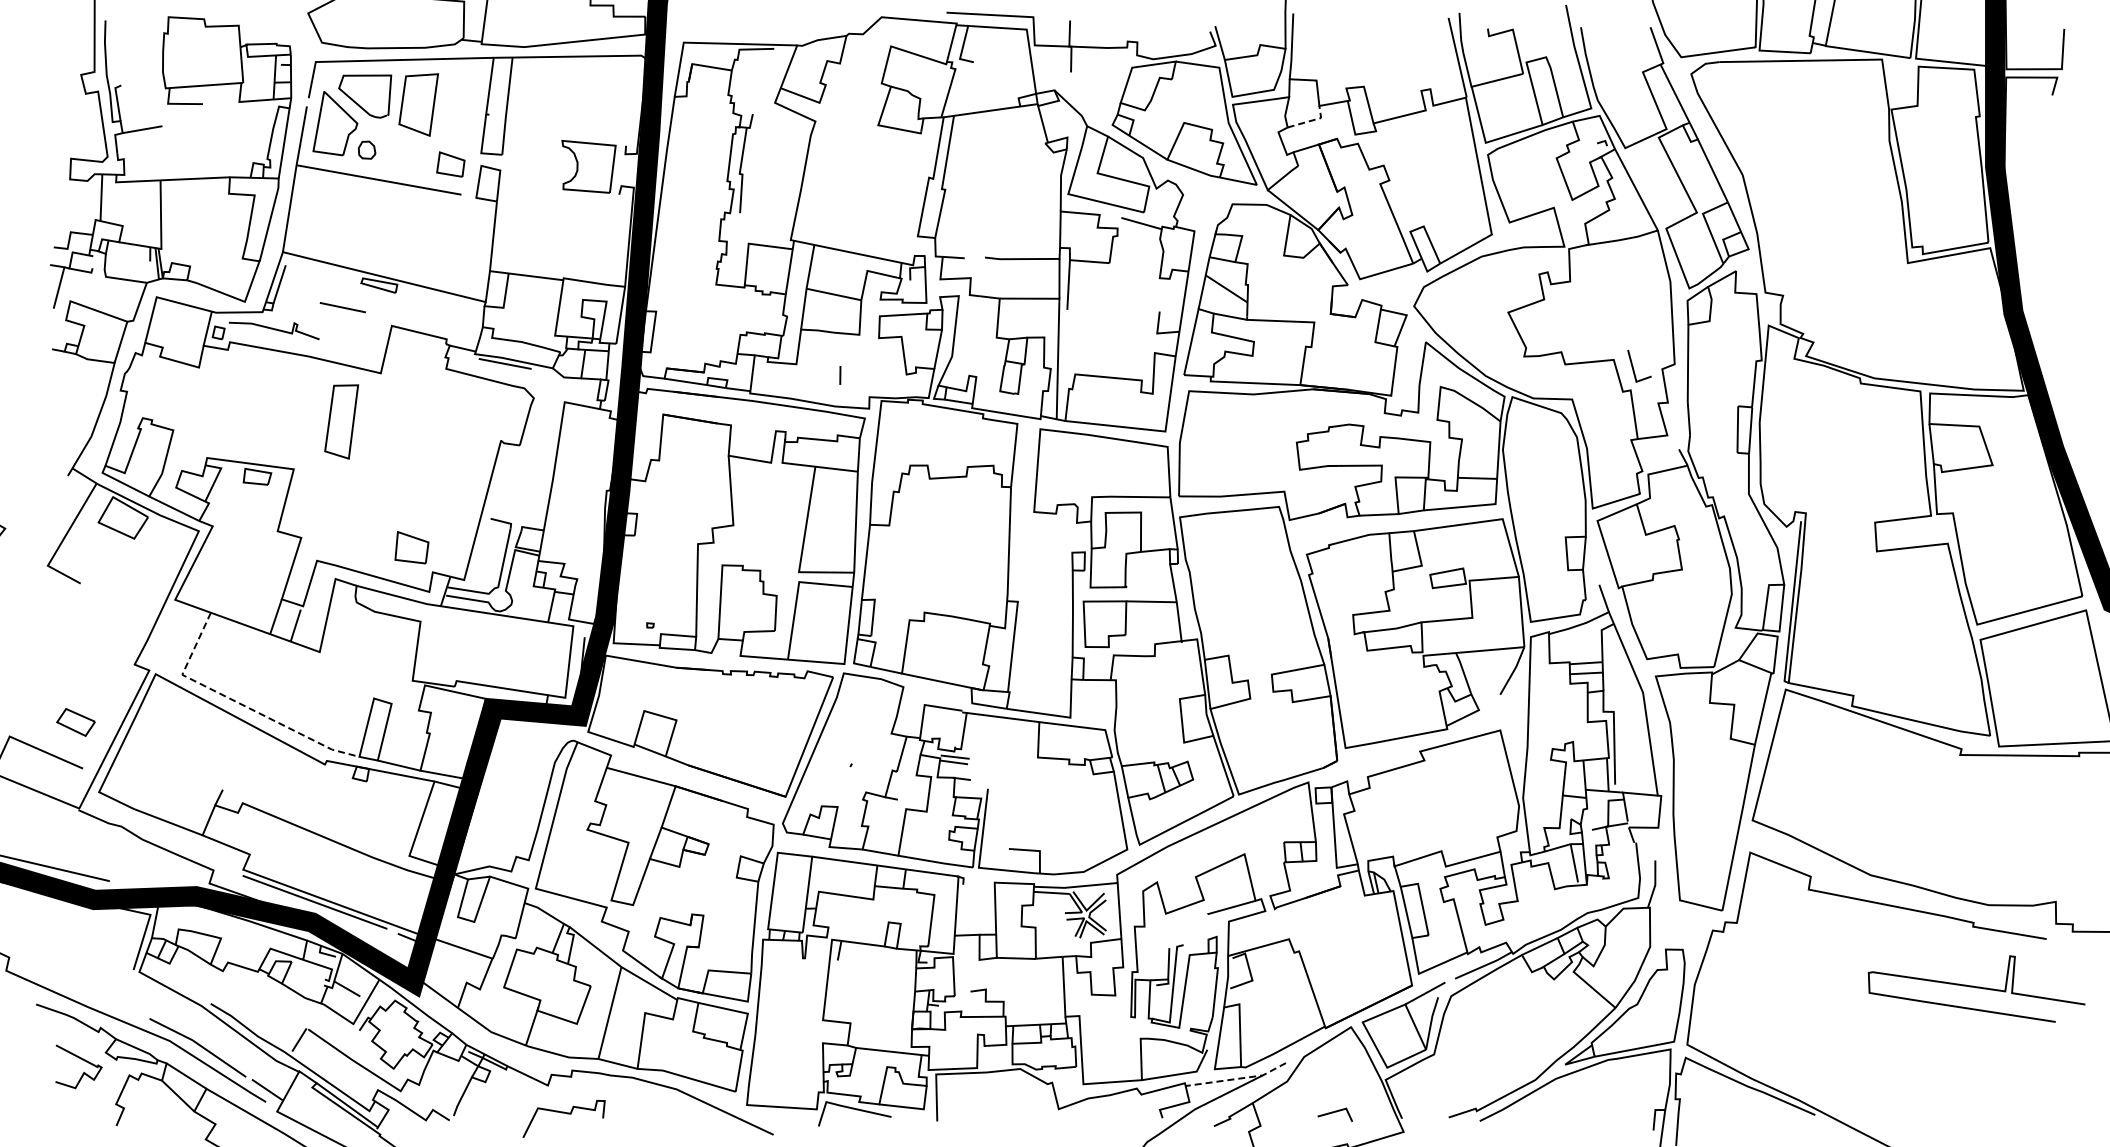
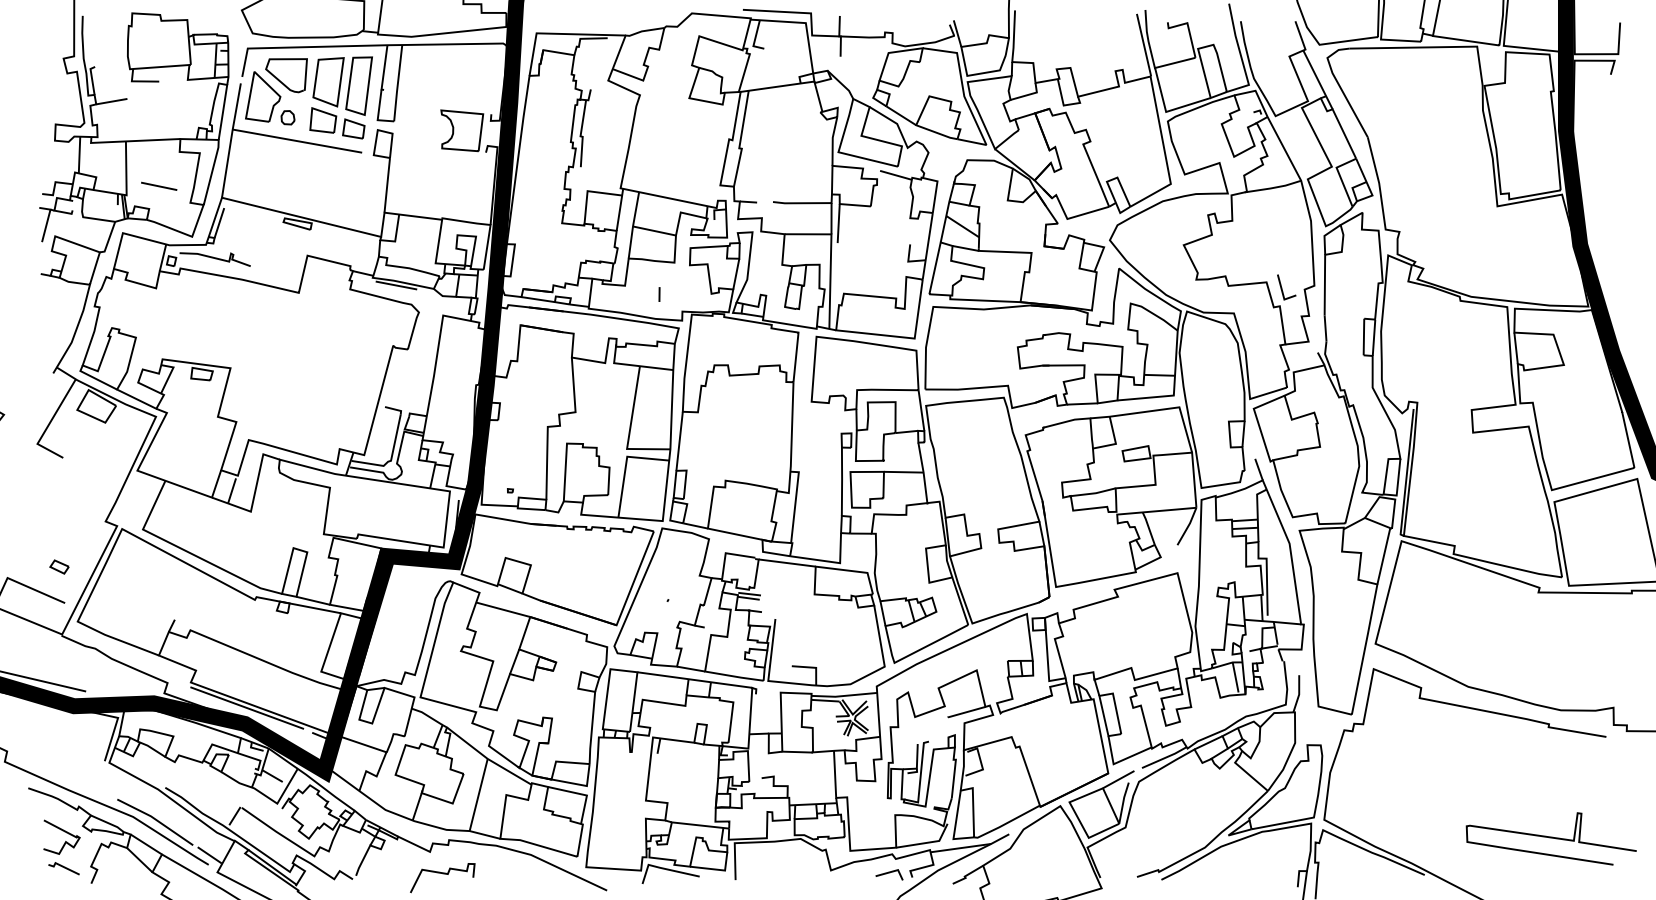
line: (1311, 120) -> (1029, 94), dashed -> solid
line: (342, 307) -> (158, 186), moved
part: (341, 421) -> (359, 85), moved
part: (411, 547) -> (322, 120), moved
line: (239, 703) -> (187, 552), dashed -> solid
part: (75, 722) -> (59, 566), size x0.62
curve: (1976, 988) -> (1551, 838), moved
line: (1238, 1078) -> (972, 846), dashed -> solid
line: (81, 1105) -> (63, 867), added
line: (1333, 1113) -> (888, 873), moved

